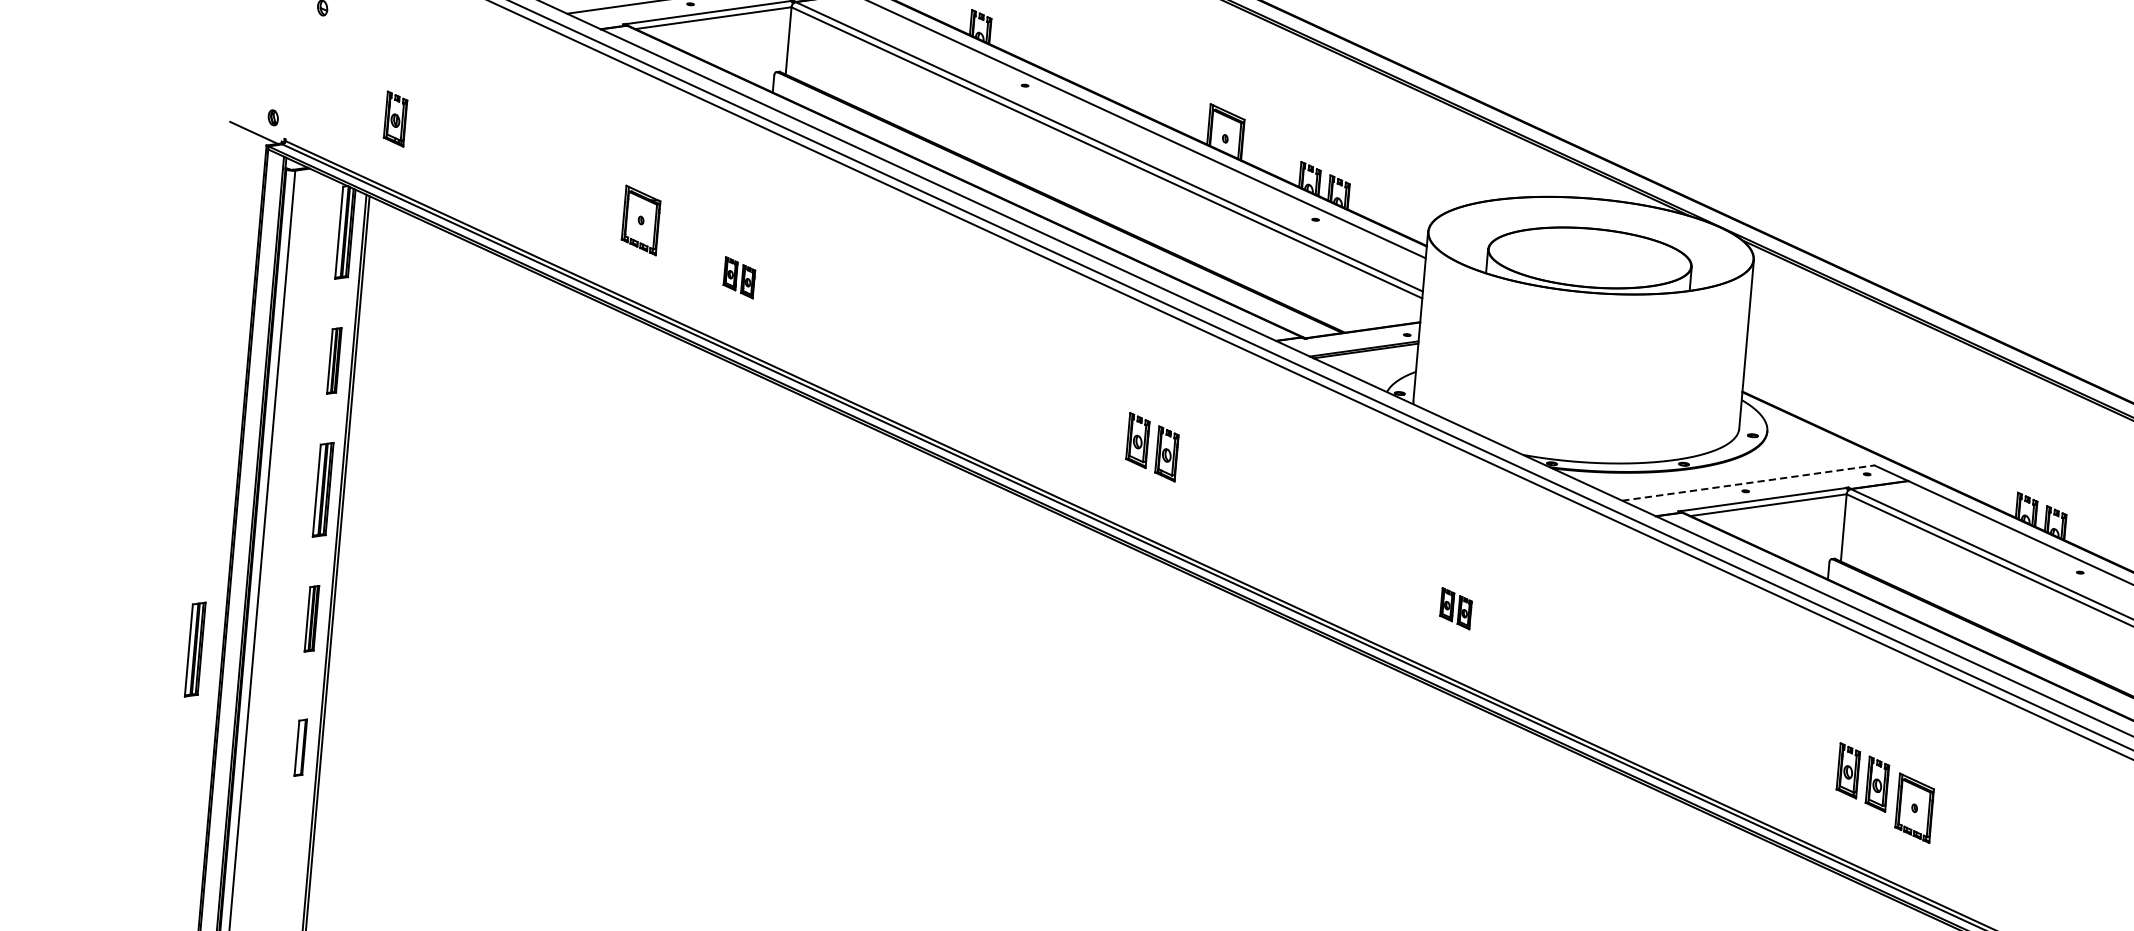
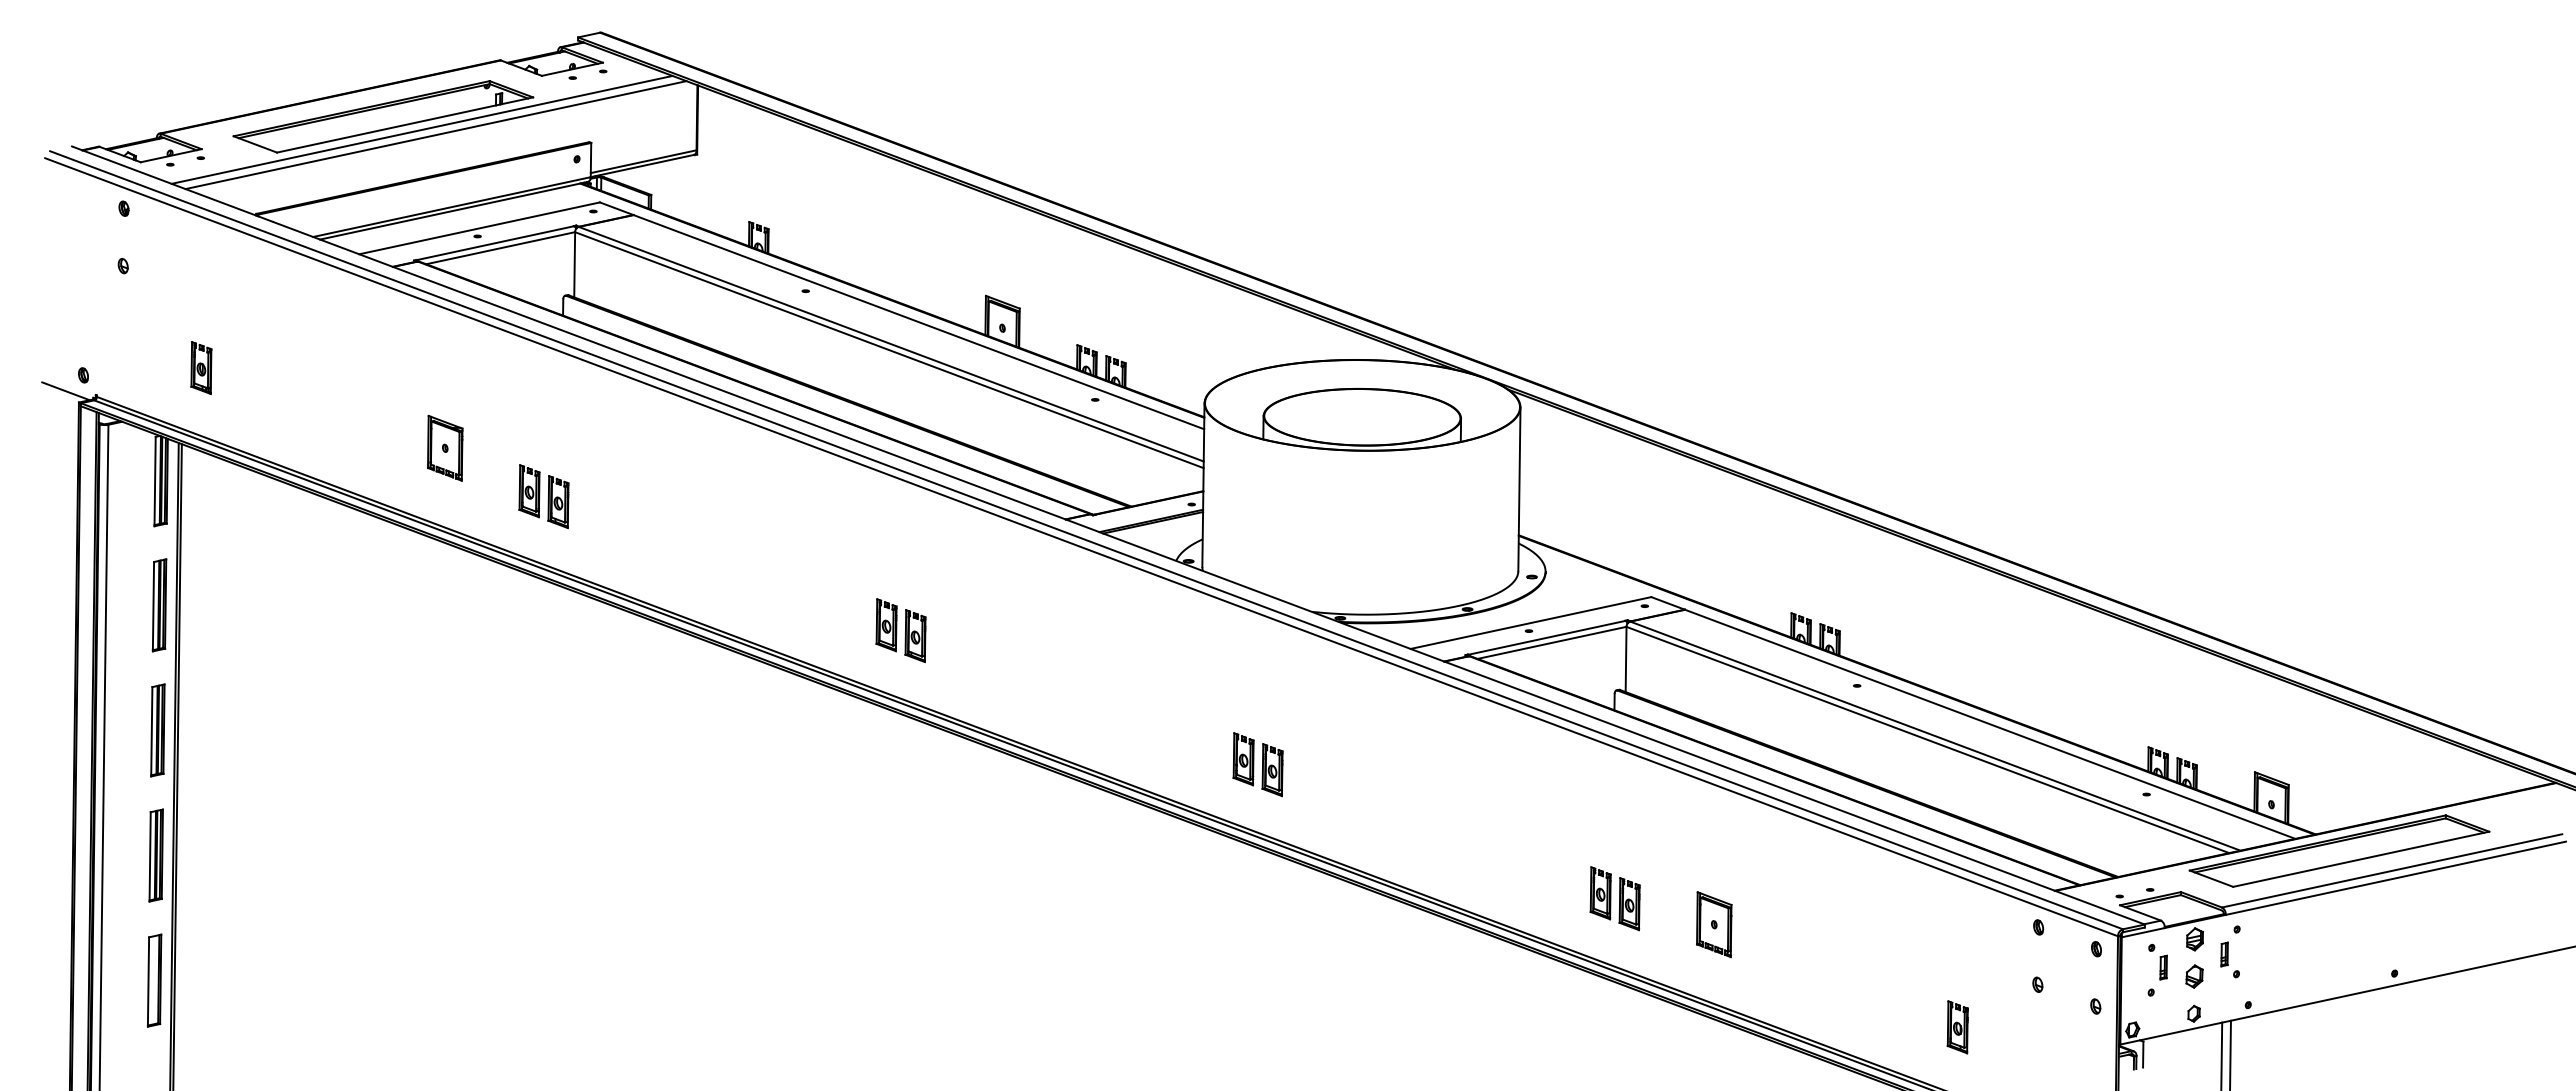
part: (738, 277) -> (543, 496), size x1.67
part: (334, 361) -> (159, 605), size x1.43
part: (1151, 447) -> (900, 630), moved
line: (1748, 482) -> (1531, 622), dashed -> solid
part: (1455, 608) -> (1257, 764), size x1.67
part: (311, 618) -> (155, 855), size x1.43
part: (194, 649) -> (45, 893), removed
part: (300, 747) -> (154, 980), size x1.67
part: (1862, 777) -> (1614, 898), moved

